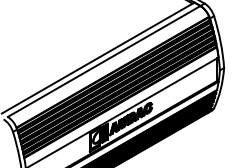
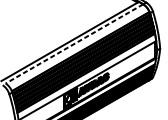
line: (103, 61) -> (74, 43), solid -> dashed

